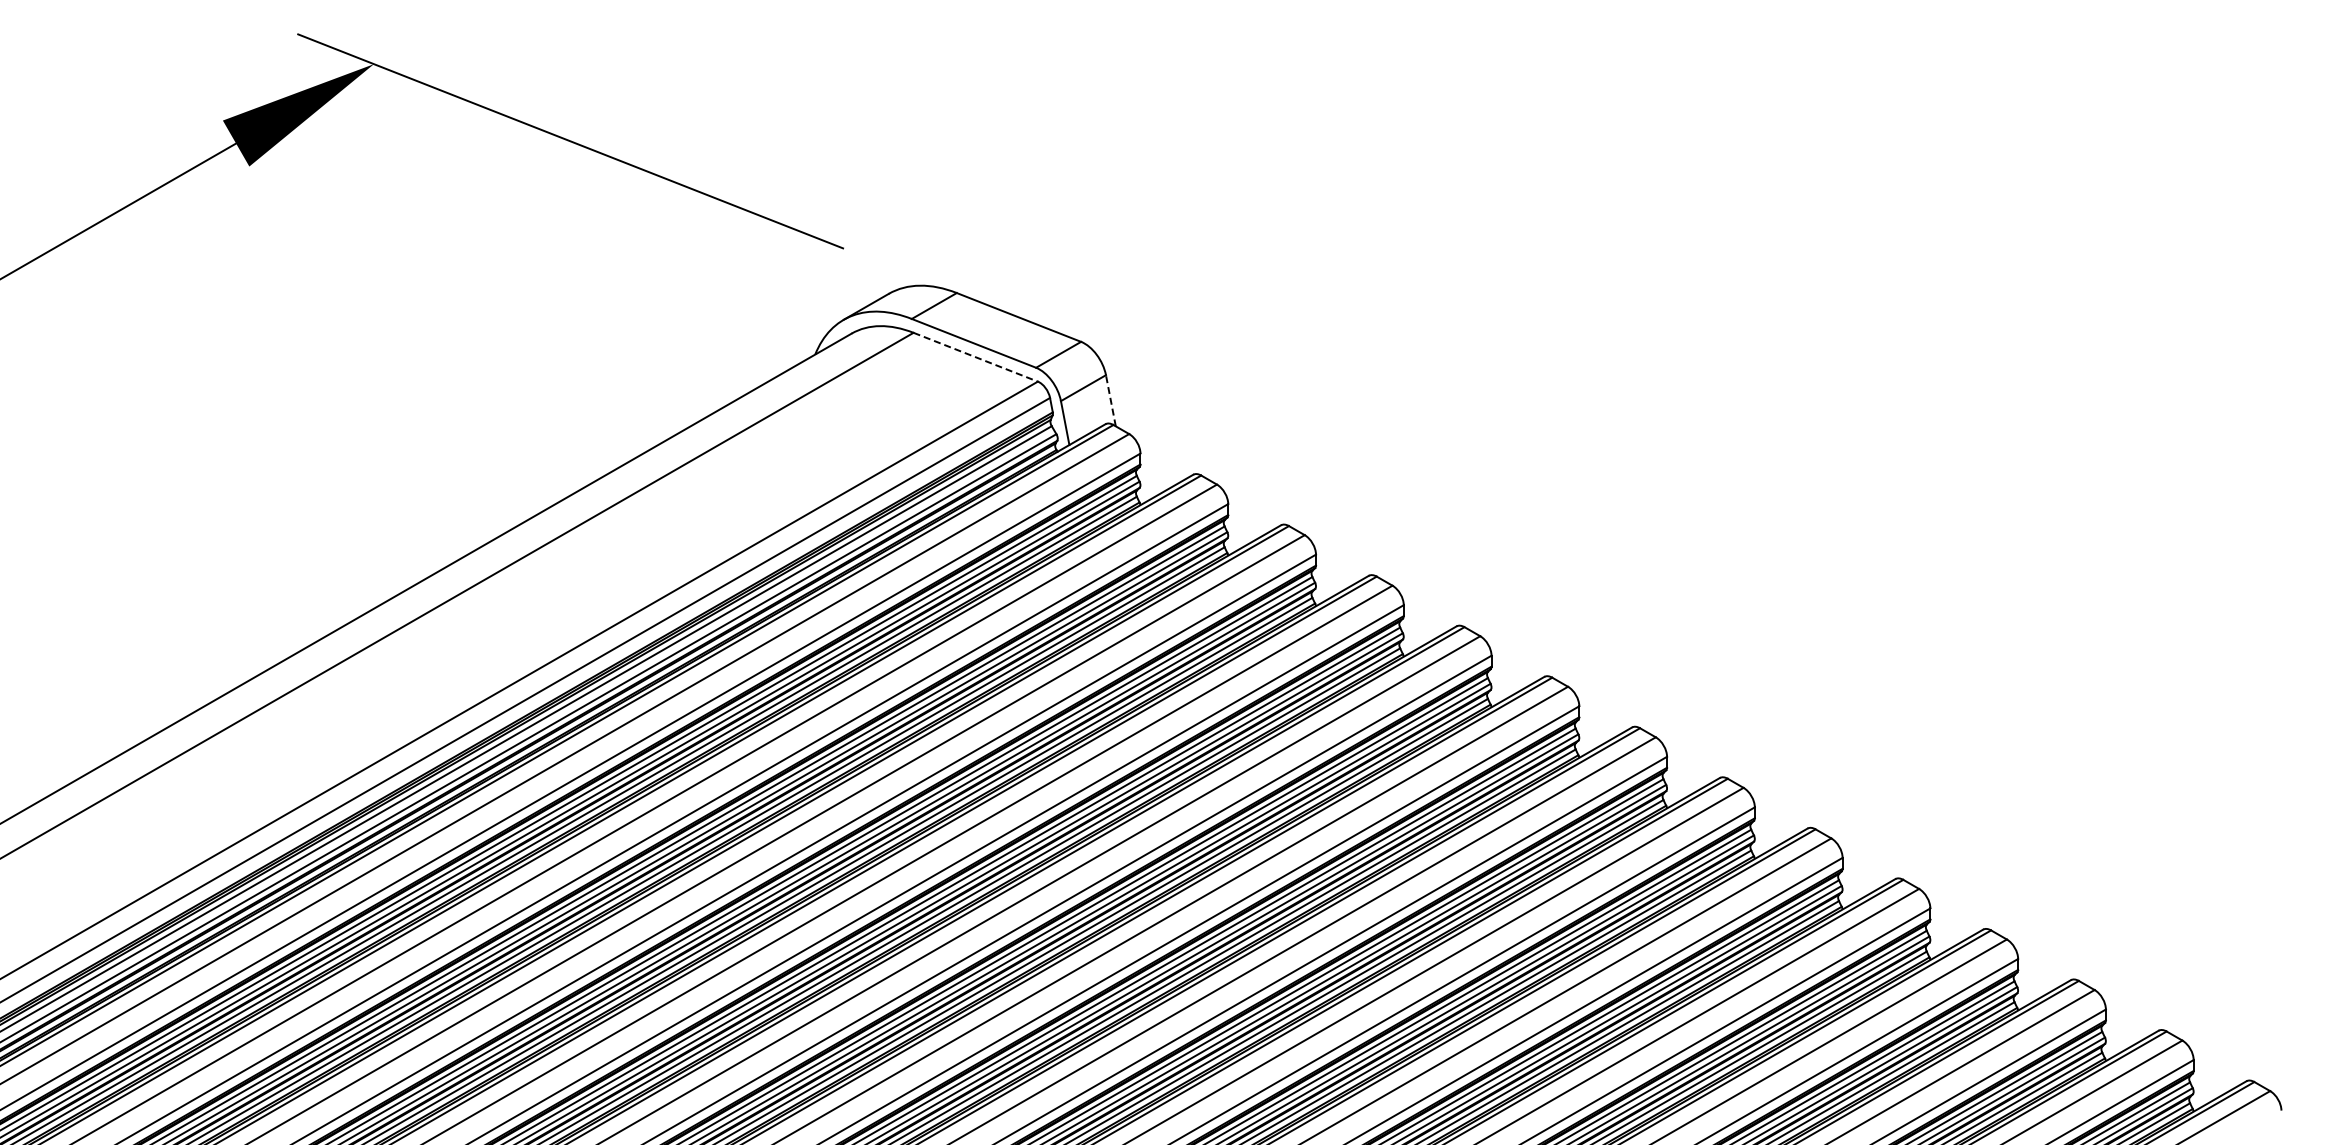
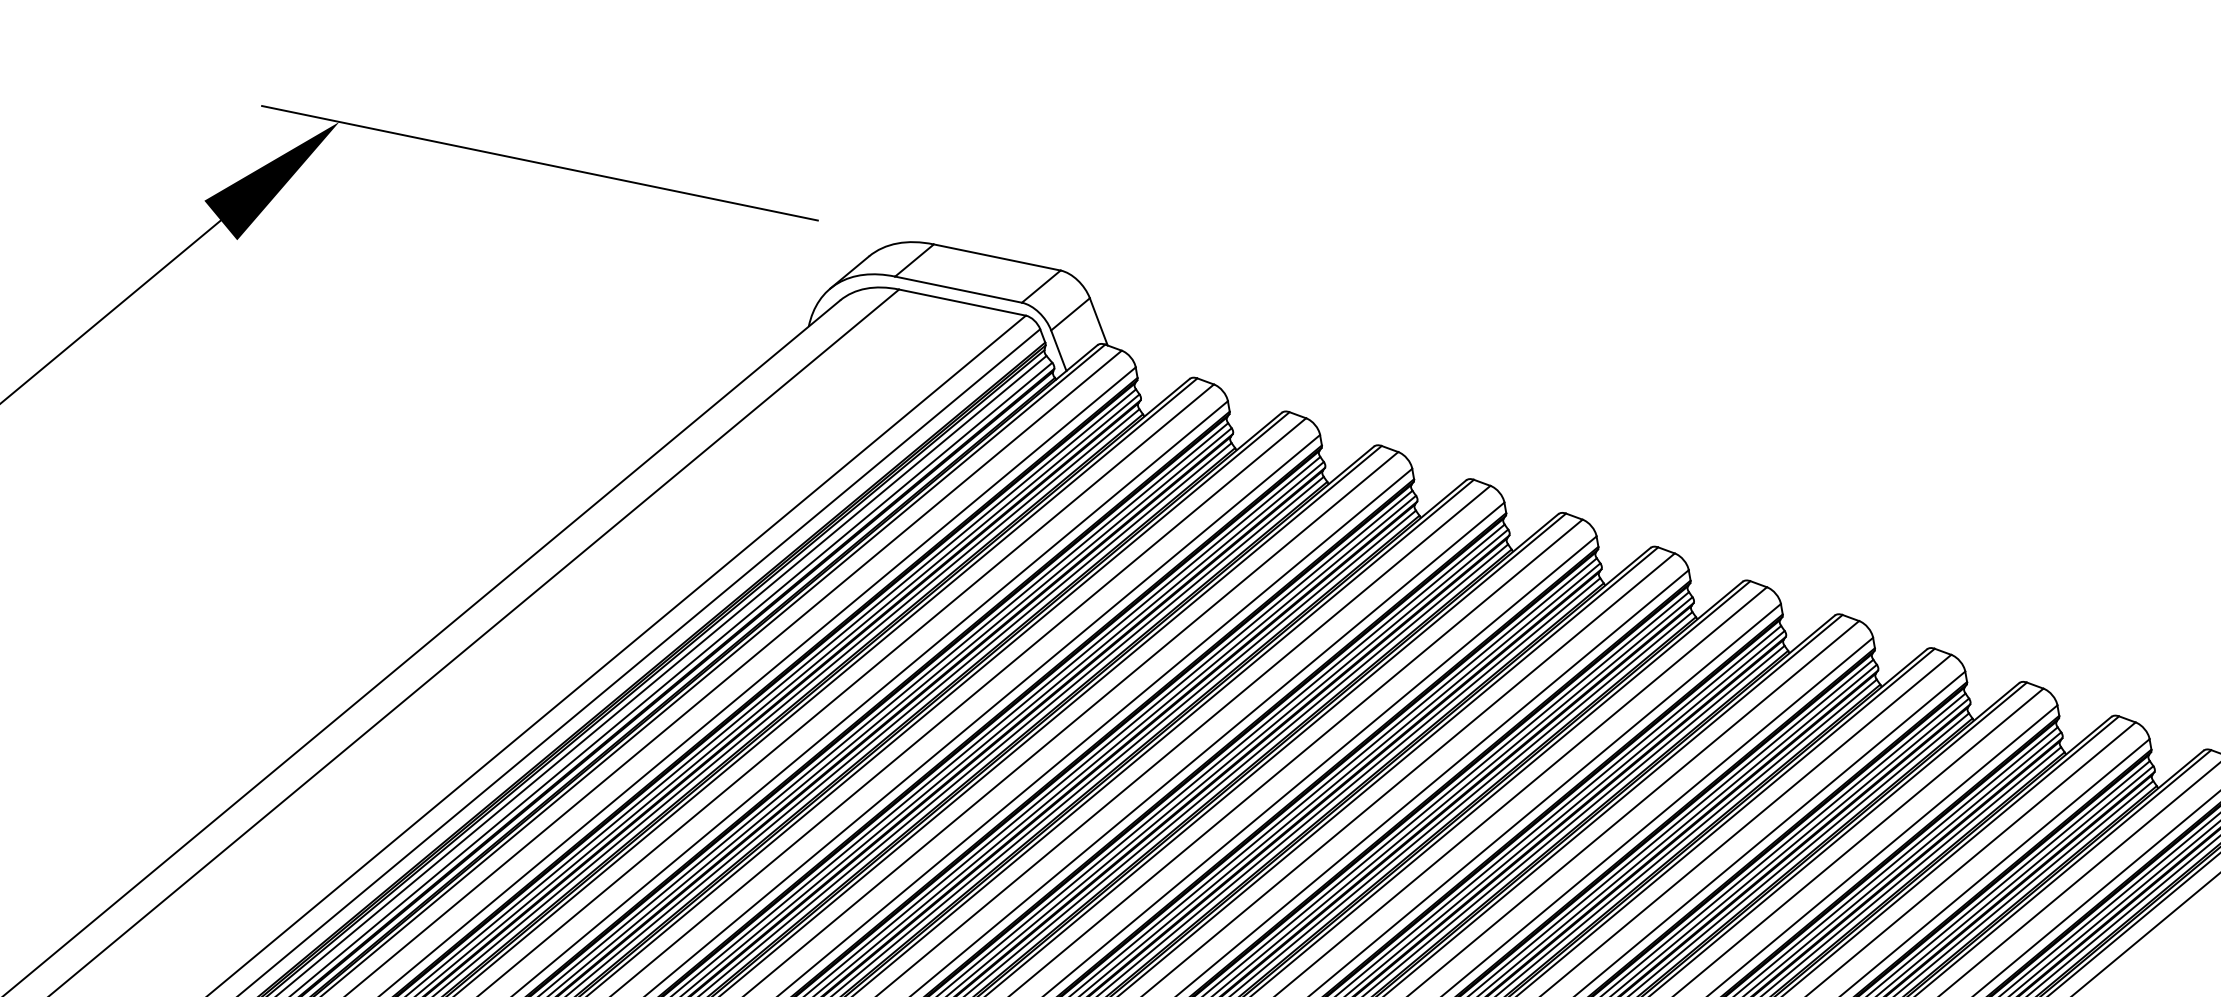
line: (975, 357) -> (962, 302), dashed -> solid
line: (1110, 400) -> (1098, 321), dashed -> solid

